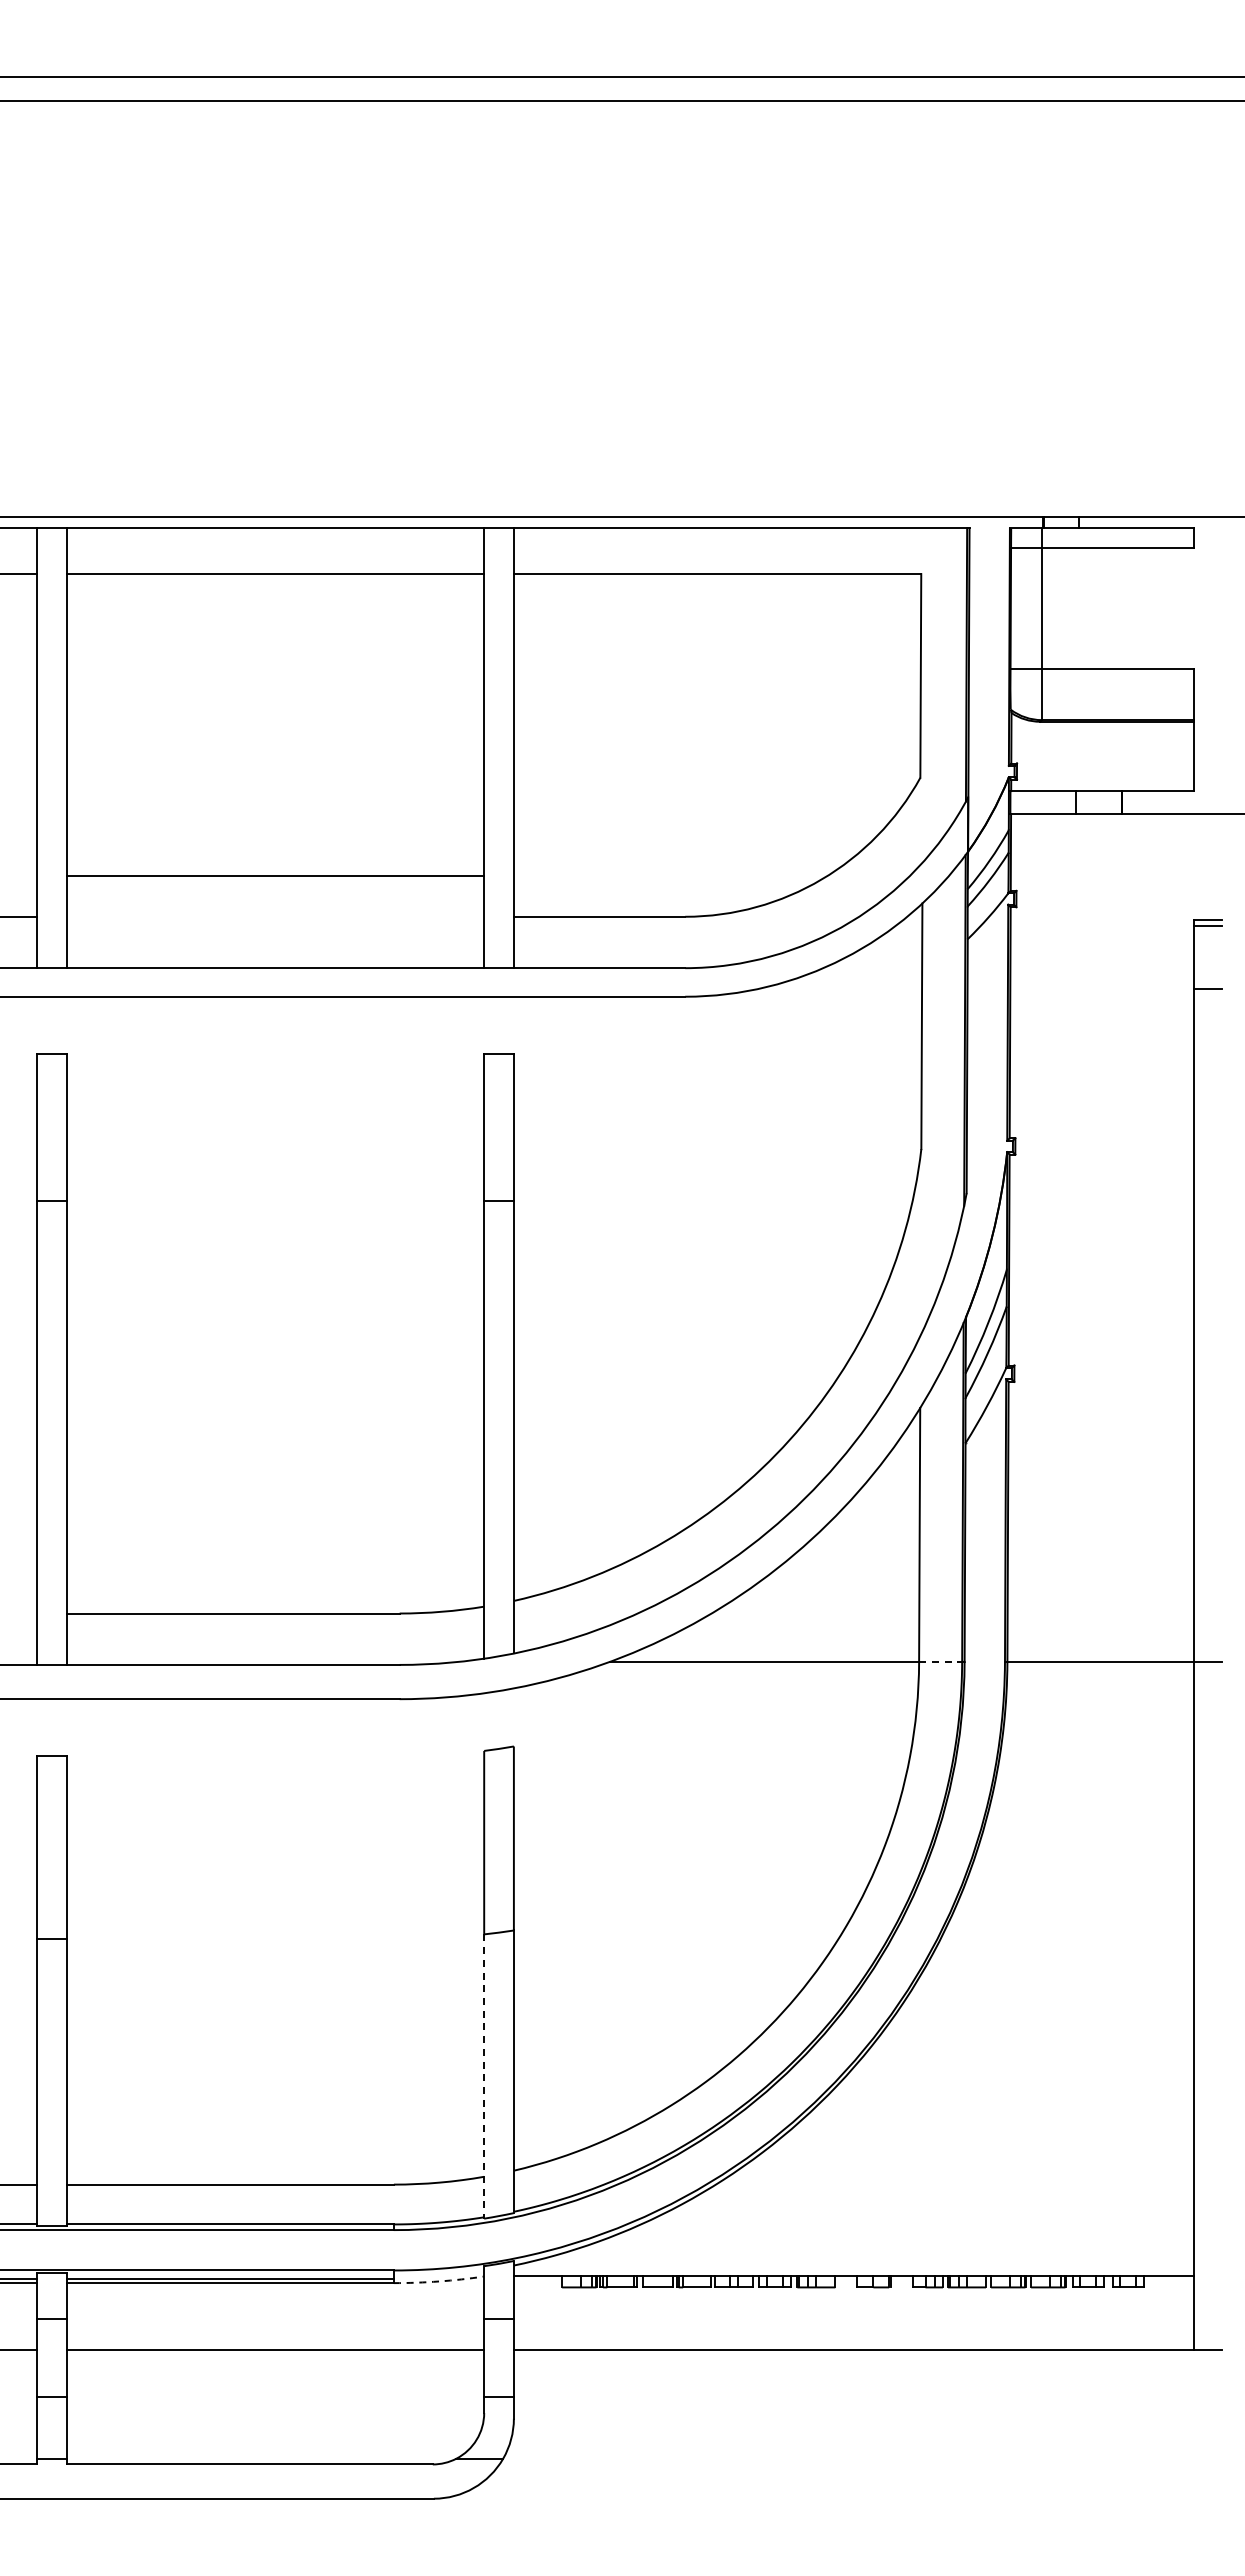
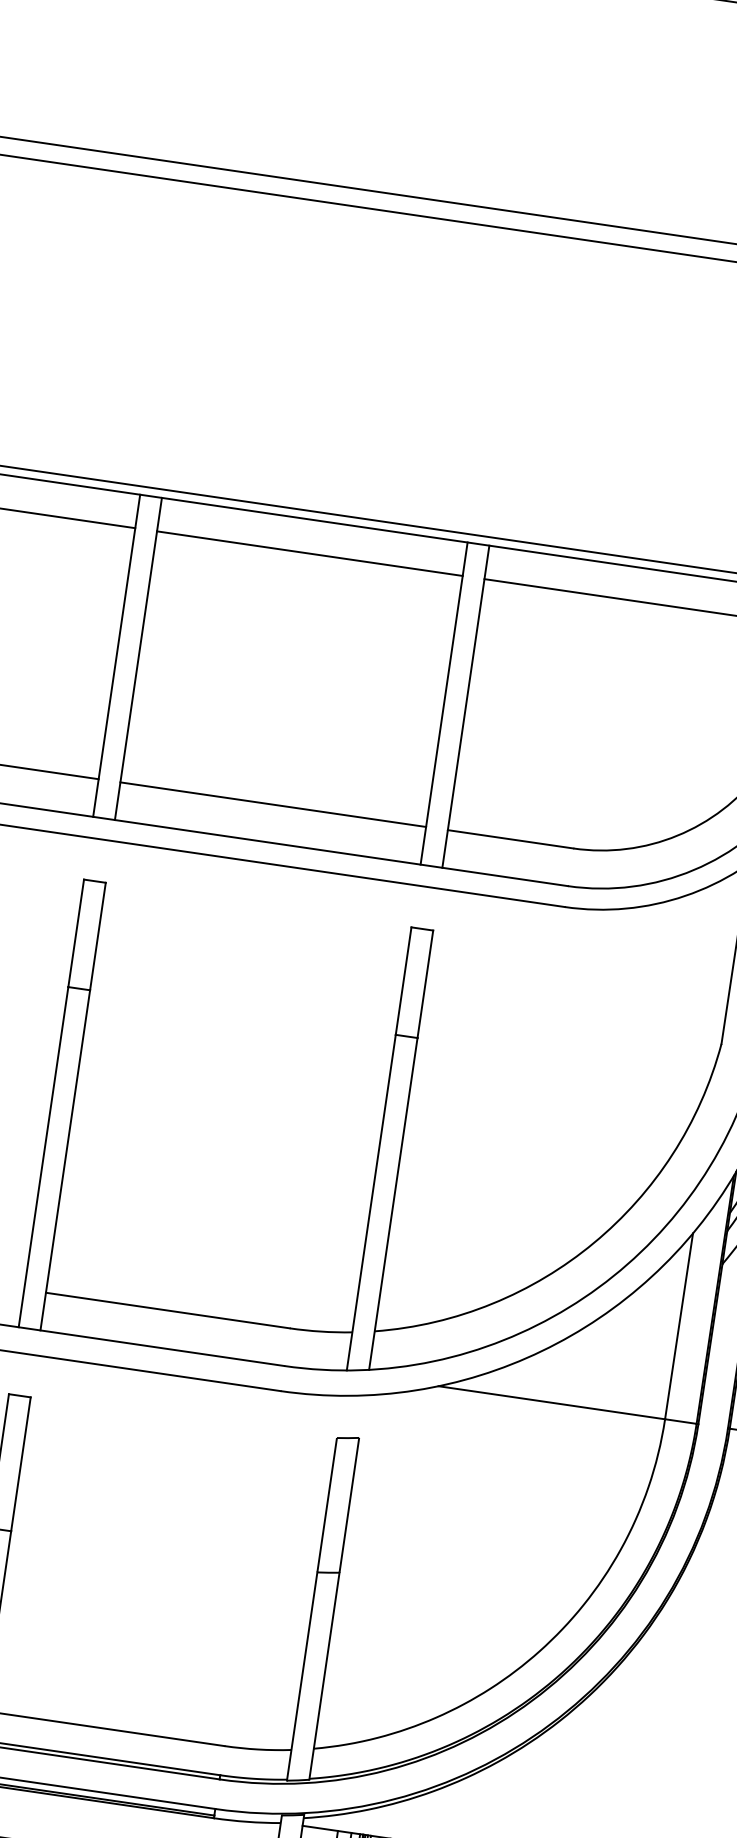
line: (275, 875) -> (273, 804), moved
line: (940, 1661) -> (680, 1421), dashed -> solid
line: (484, 2077) -> (302, 1677), dashed -> solid
arc: (439, 2281) -> (247, 1821), dashed -> solid

